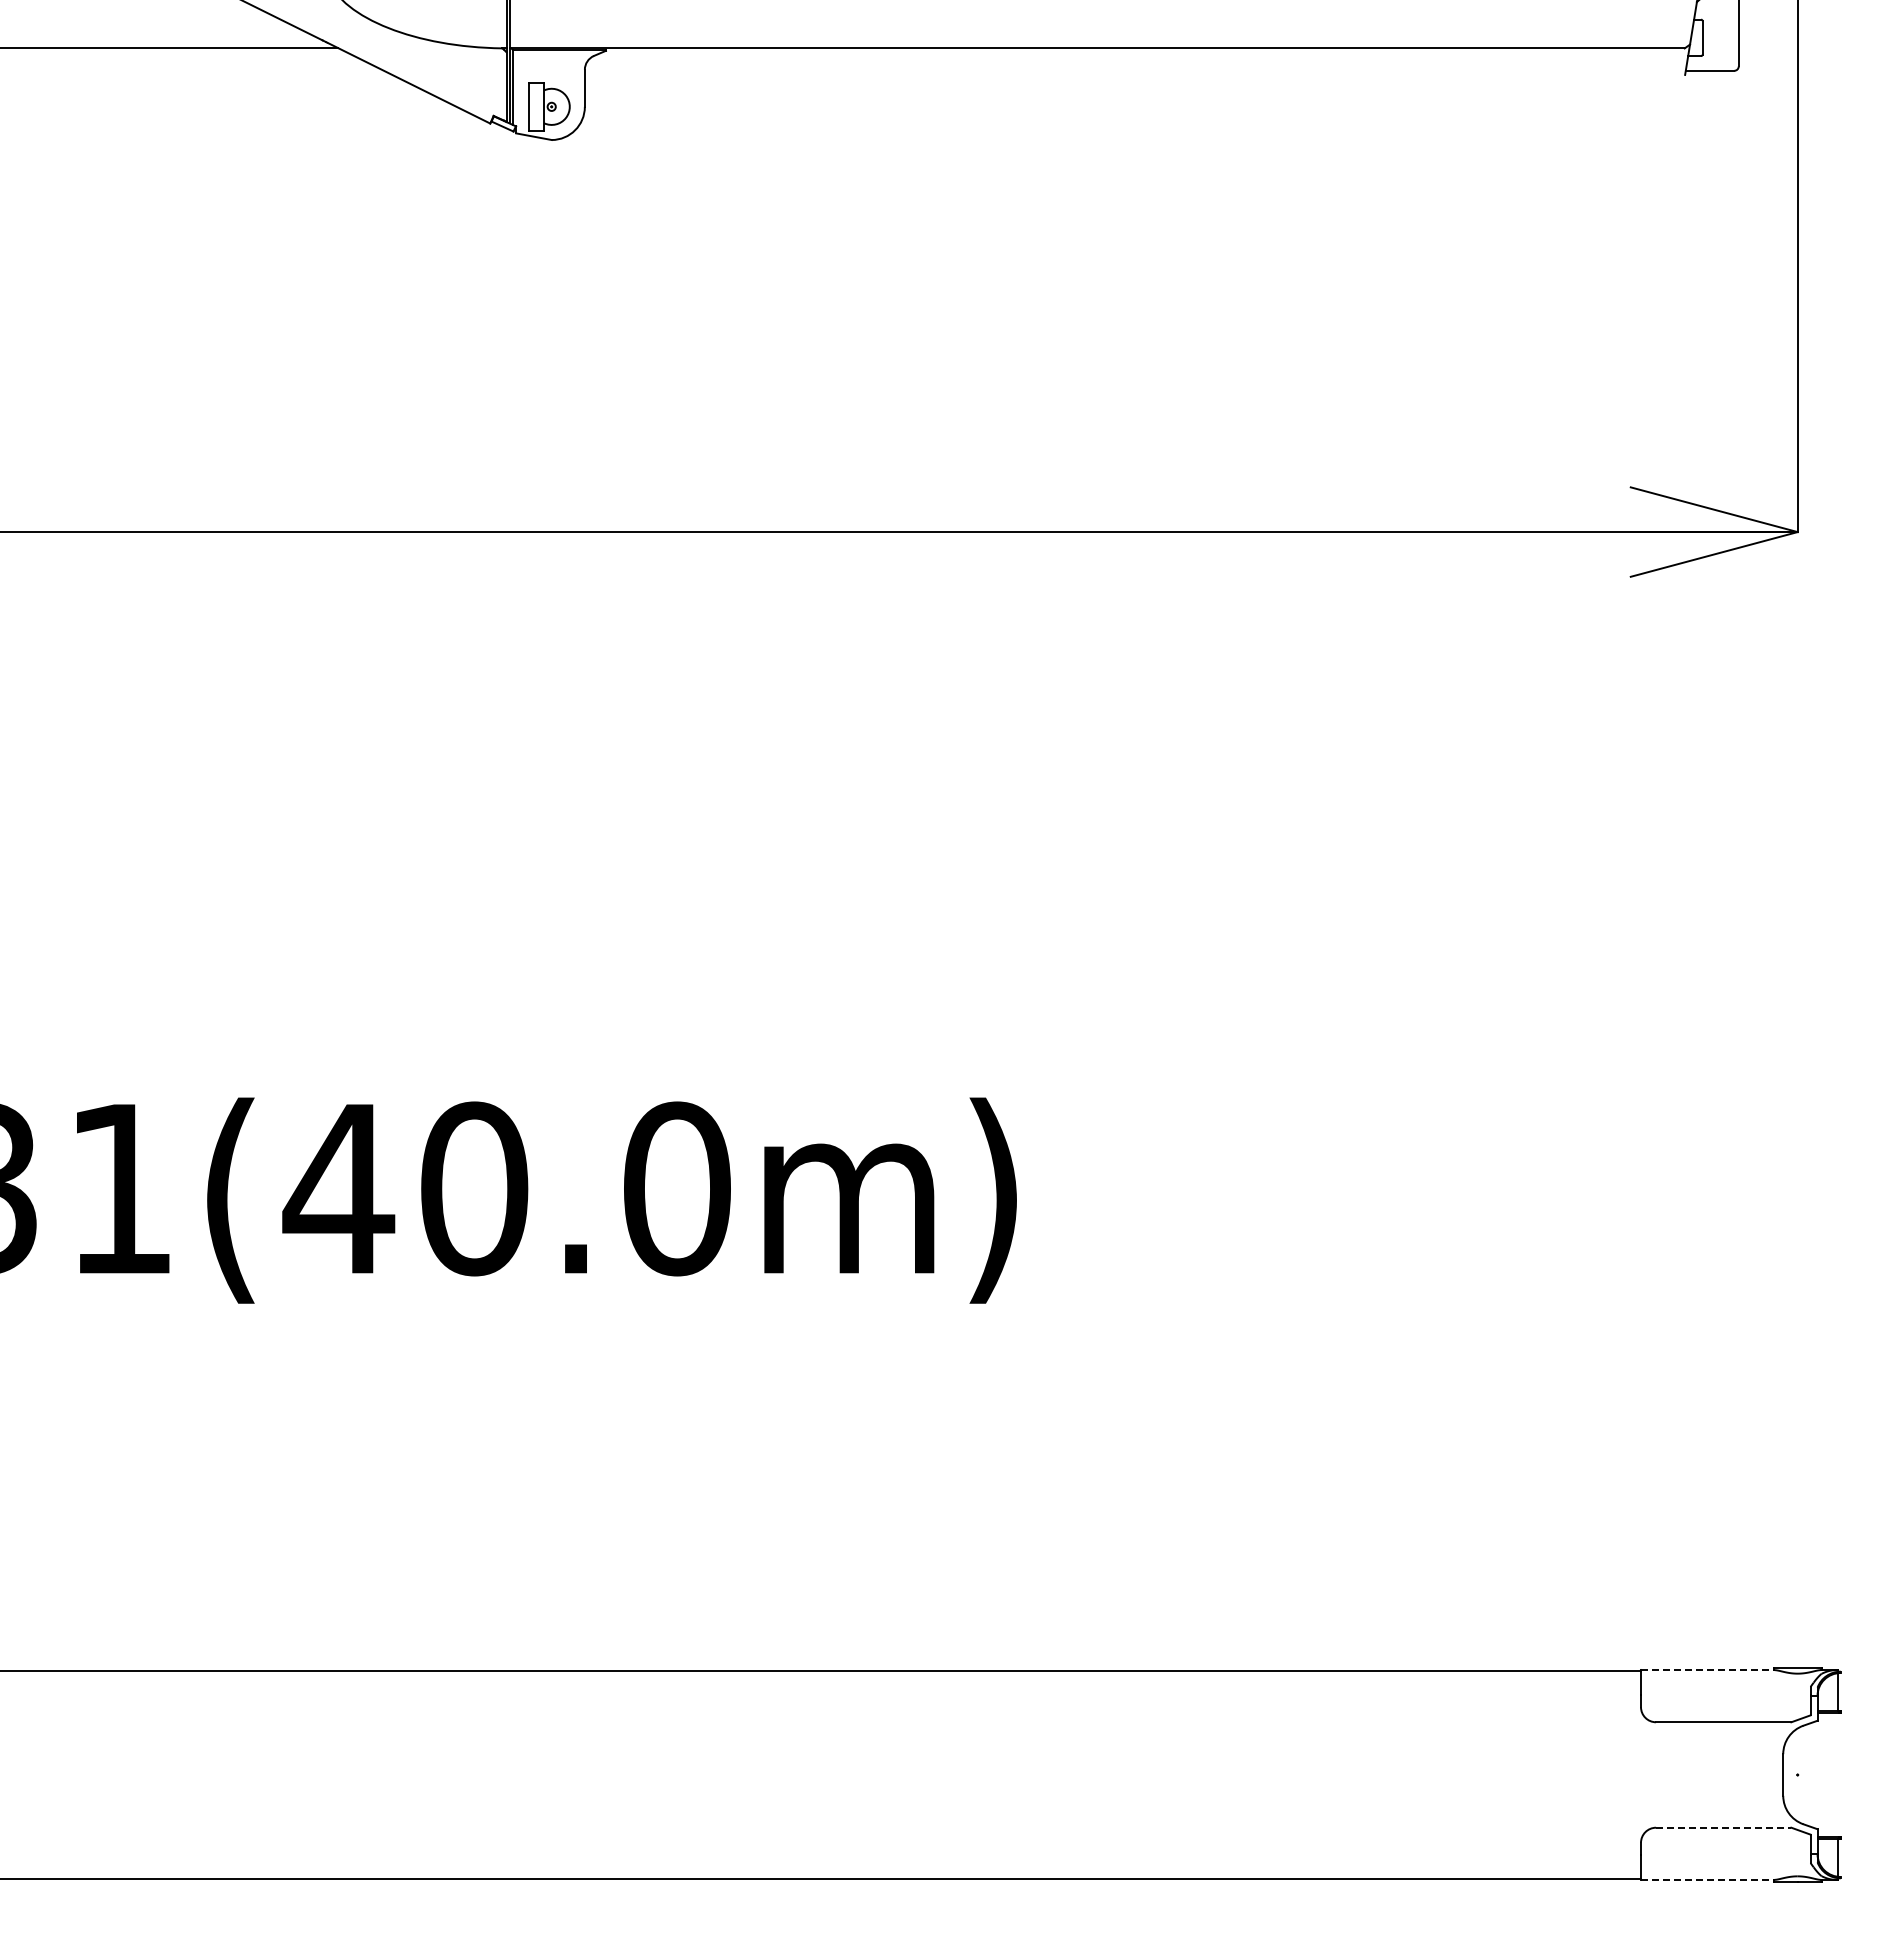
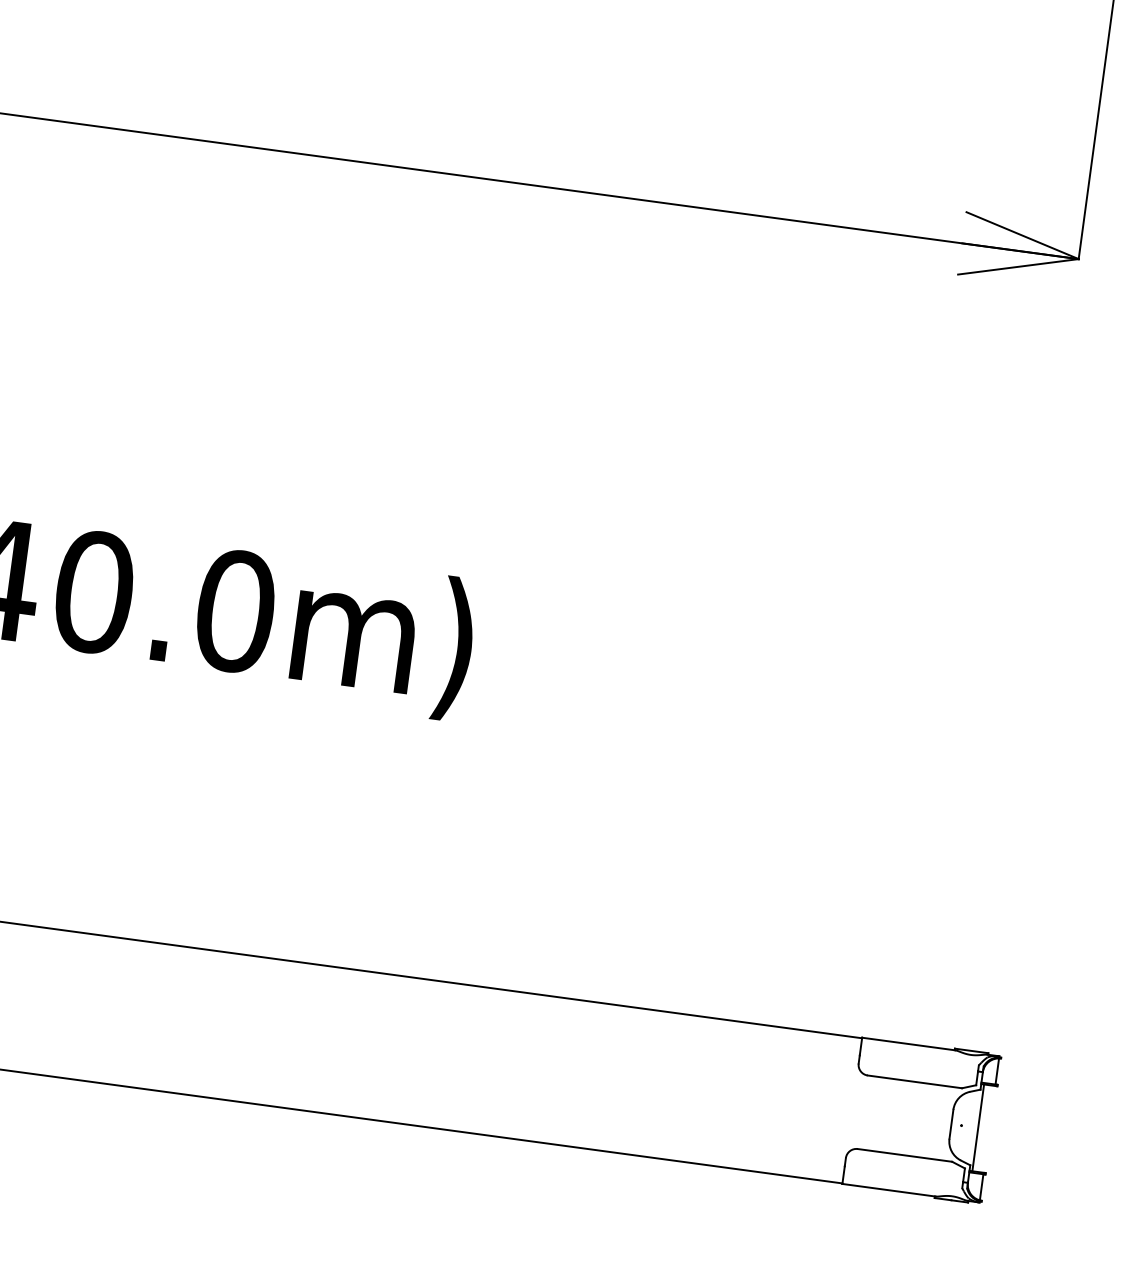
line: (1707, 1670) -> (908, 1044), dashed -> solid
line: (1821, 1774) -> (978, 1127), added
line: (1723, 1827) -> (904, 1155), dashed -> solid
line: (1707, 1879) -> (888, 1189), dashed -> solid

